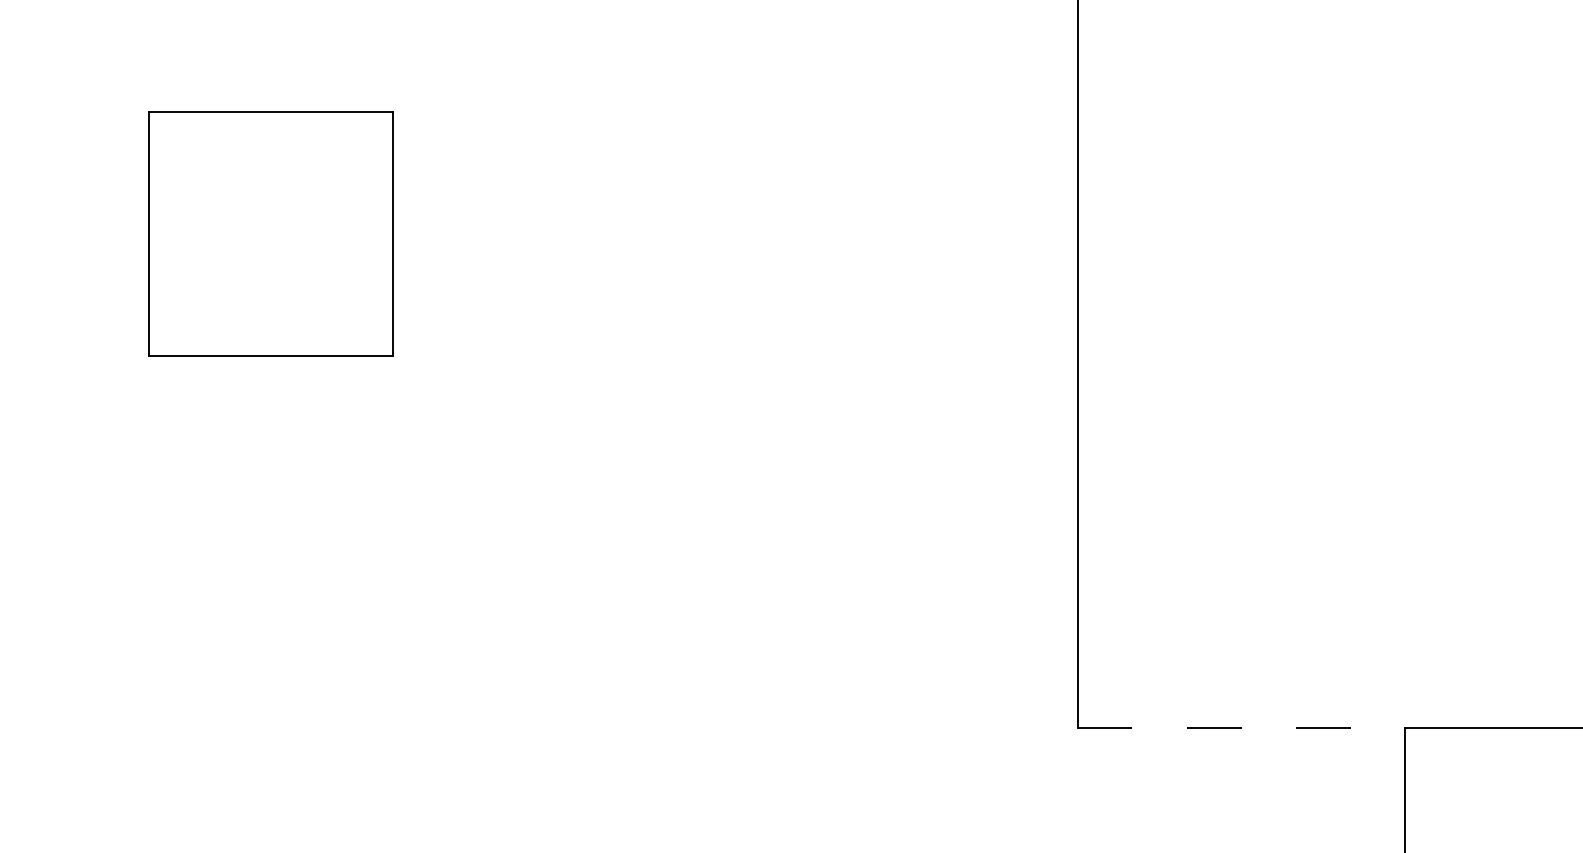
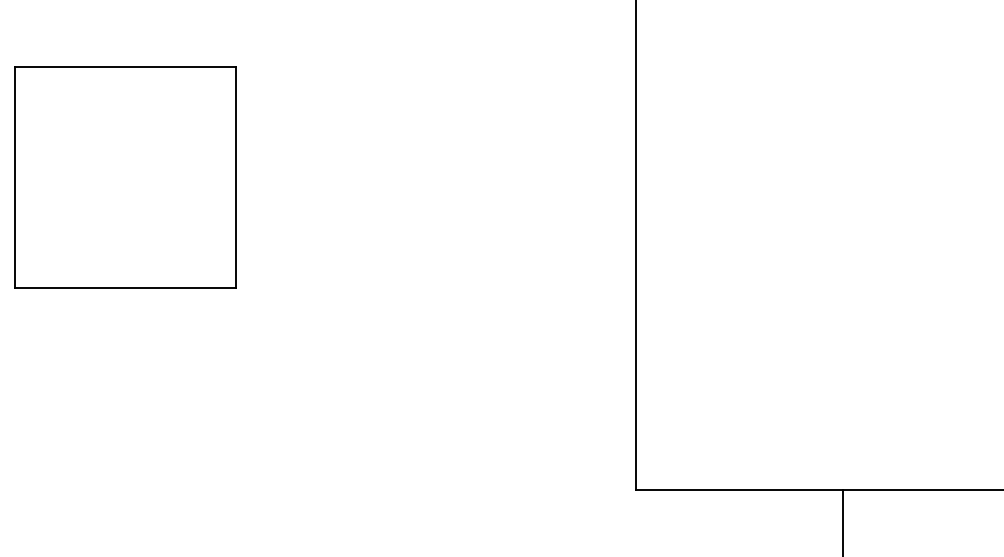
part: (271, 233) -> (125, 177), size x1.43
line: (1241, 728) -> (739, 490), dashed -> solid

